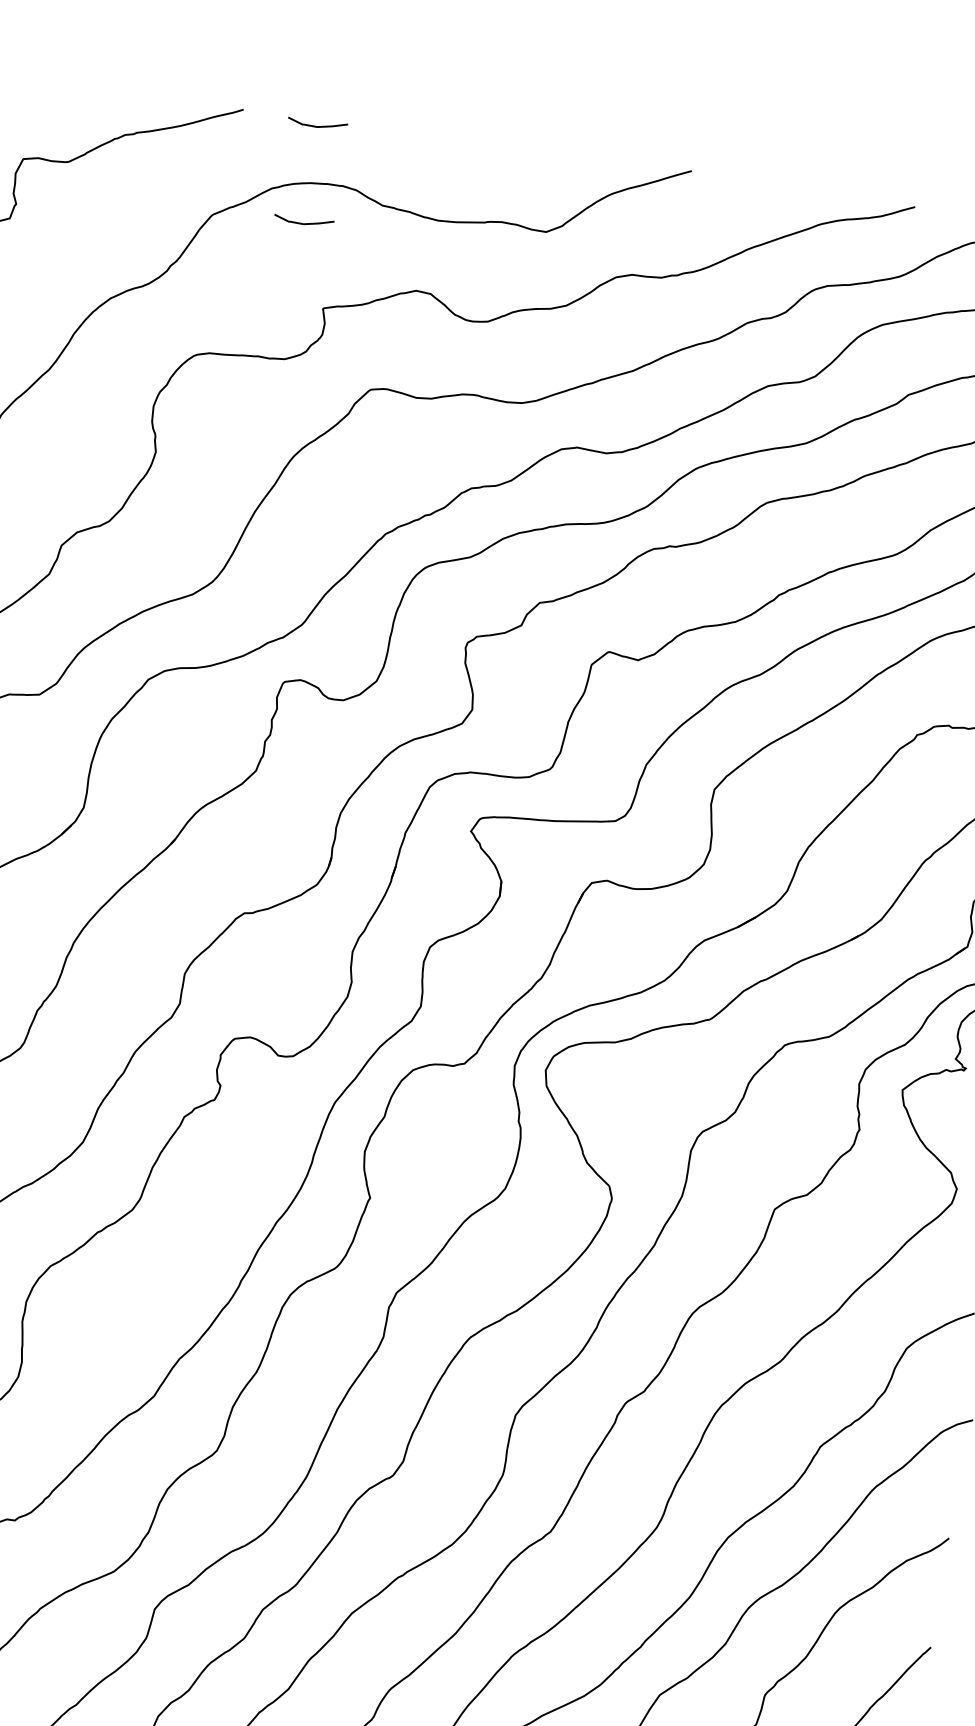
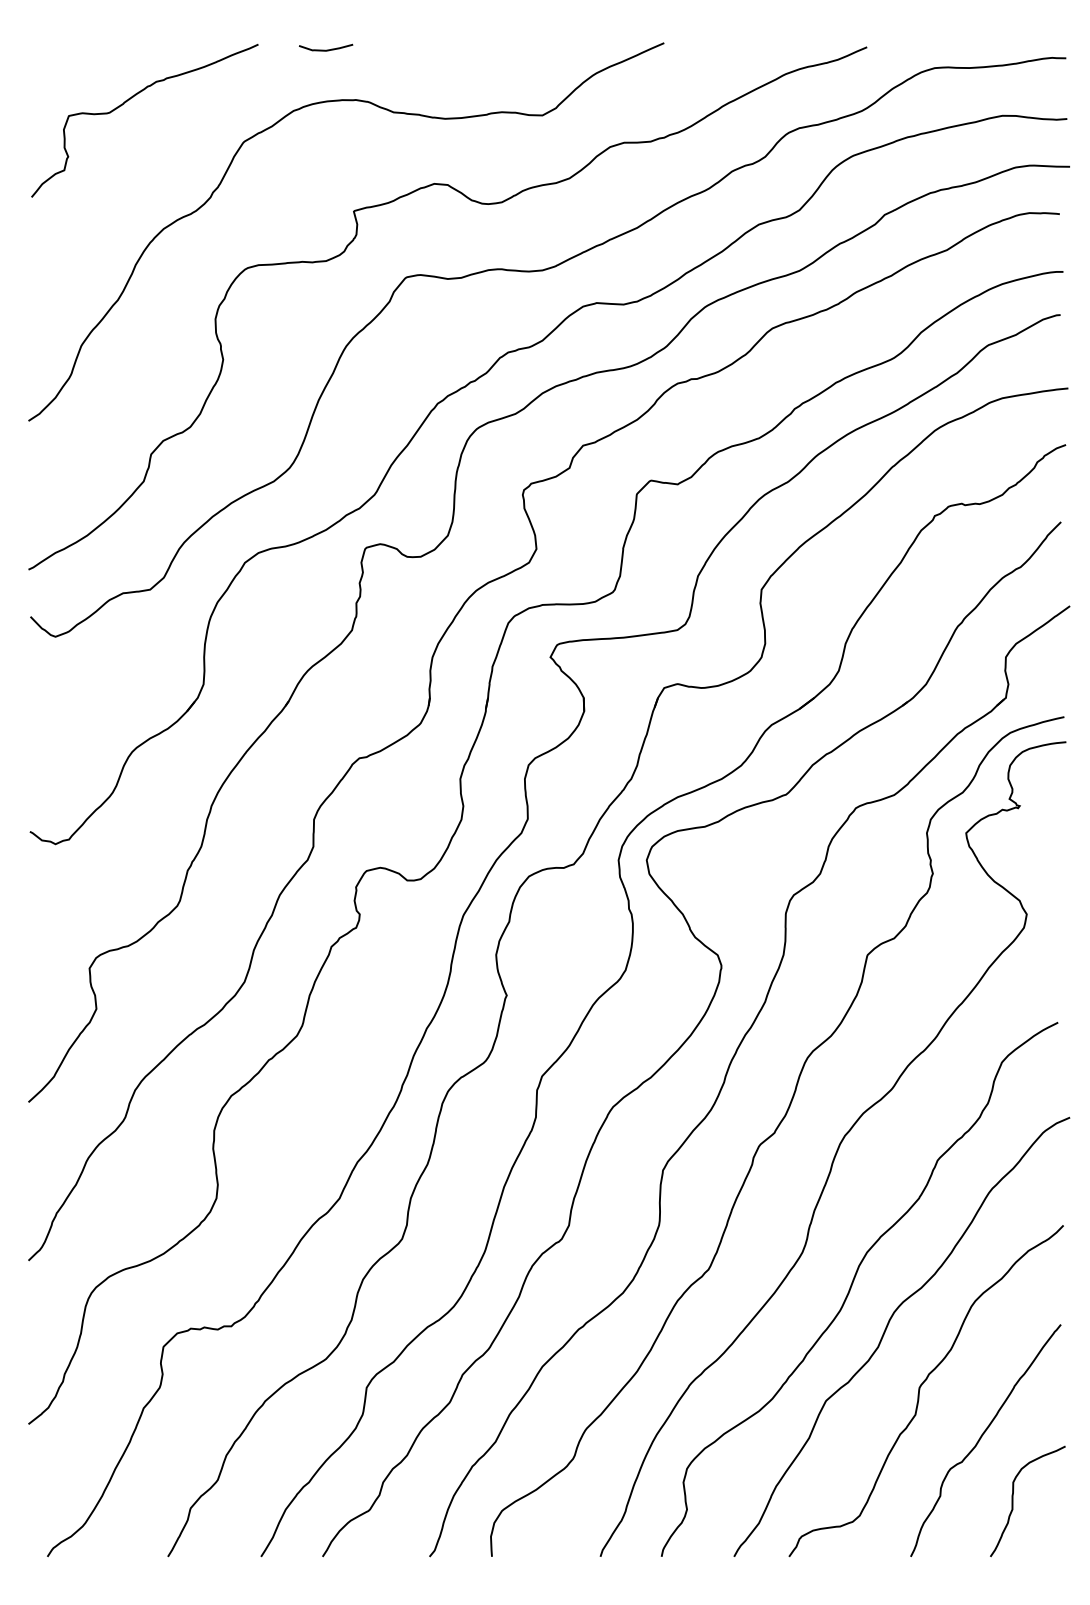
curve: (304, 222) -> (326, 137), removed

